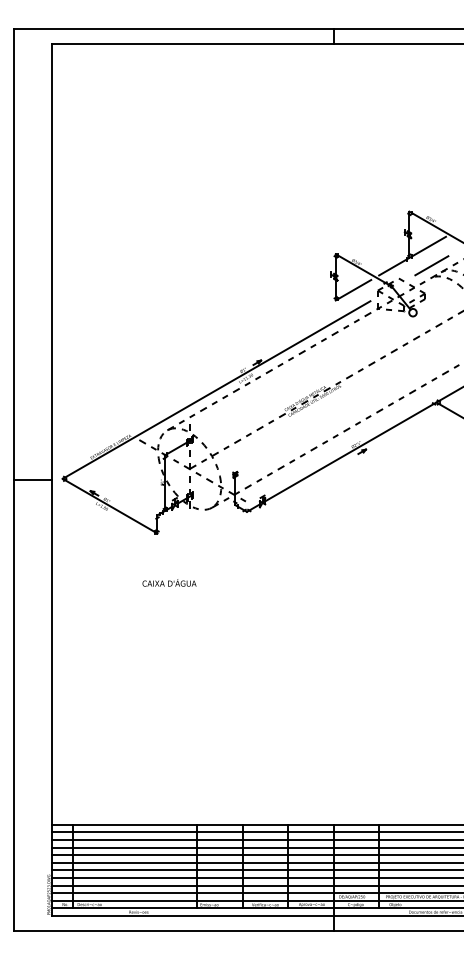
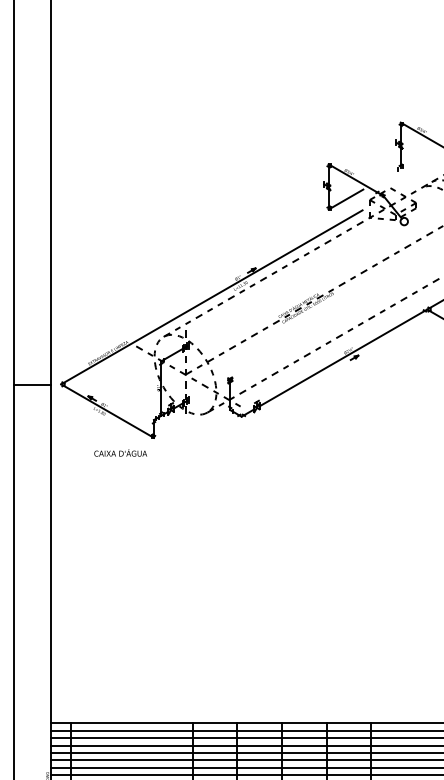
line: (412, 255) -> (403, 165), removed
line: (431, 265) -> (422, 175), removed
text: (169, 582) -> (120, 452), moved

